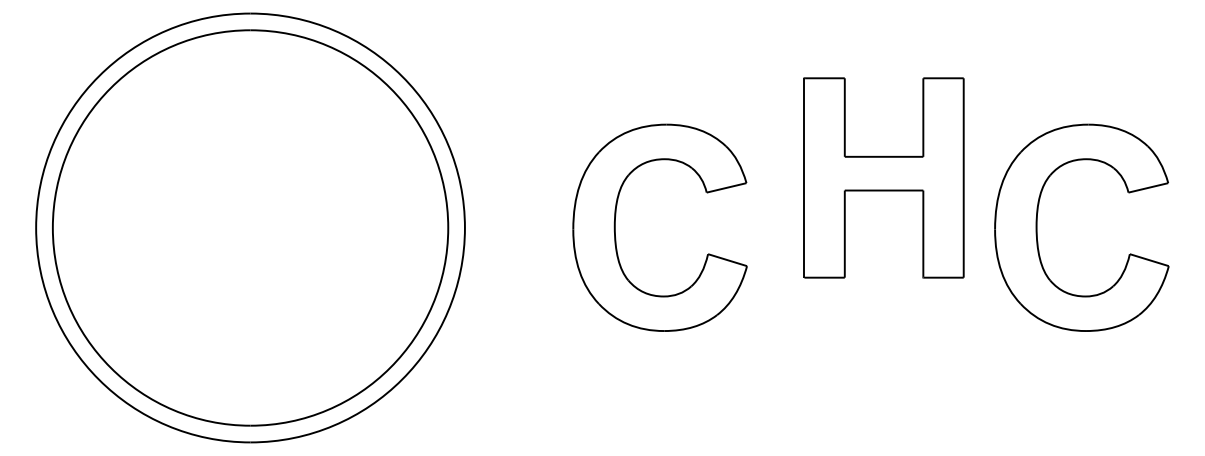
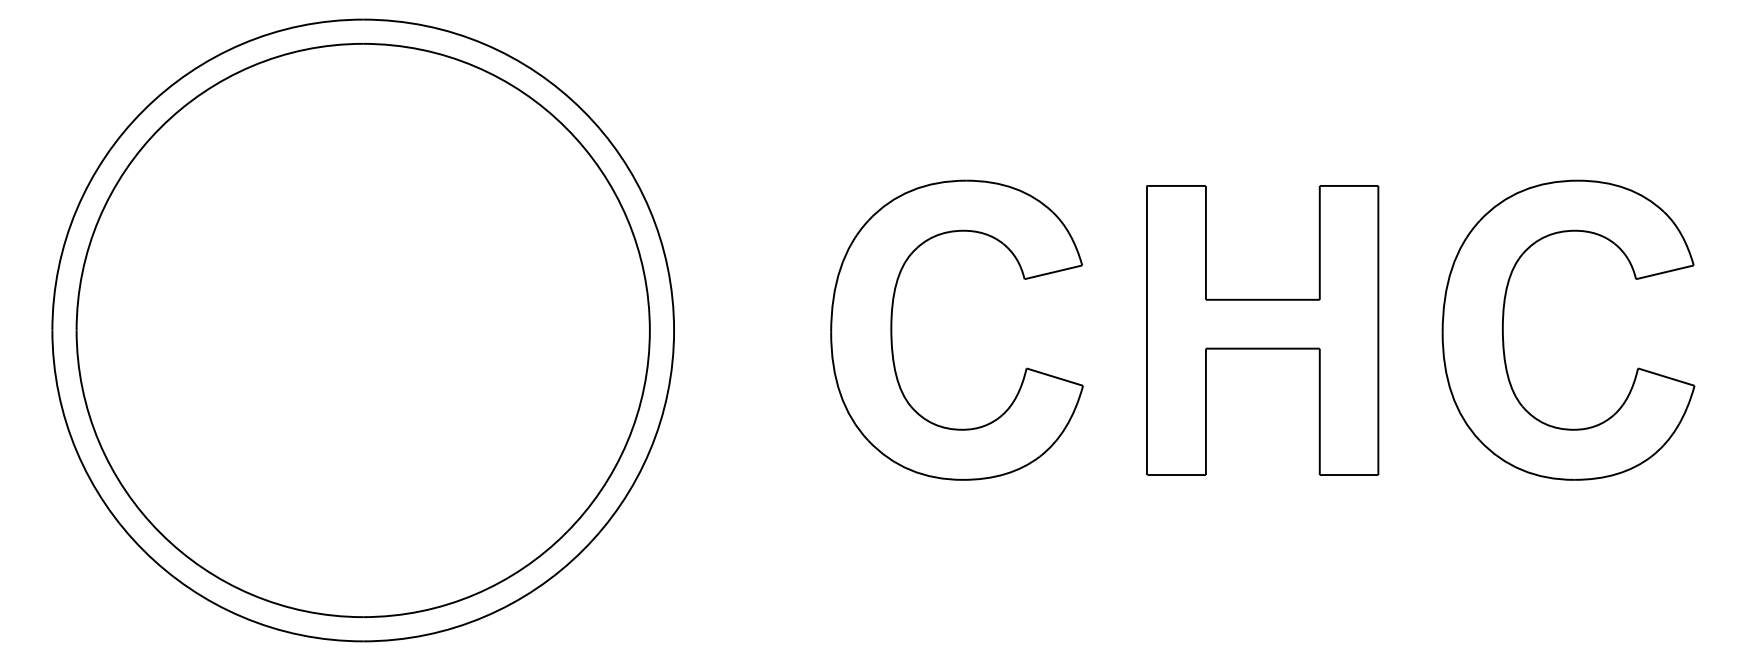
part: (883, 177) -> (1262, 329), moved

